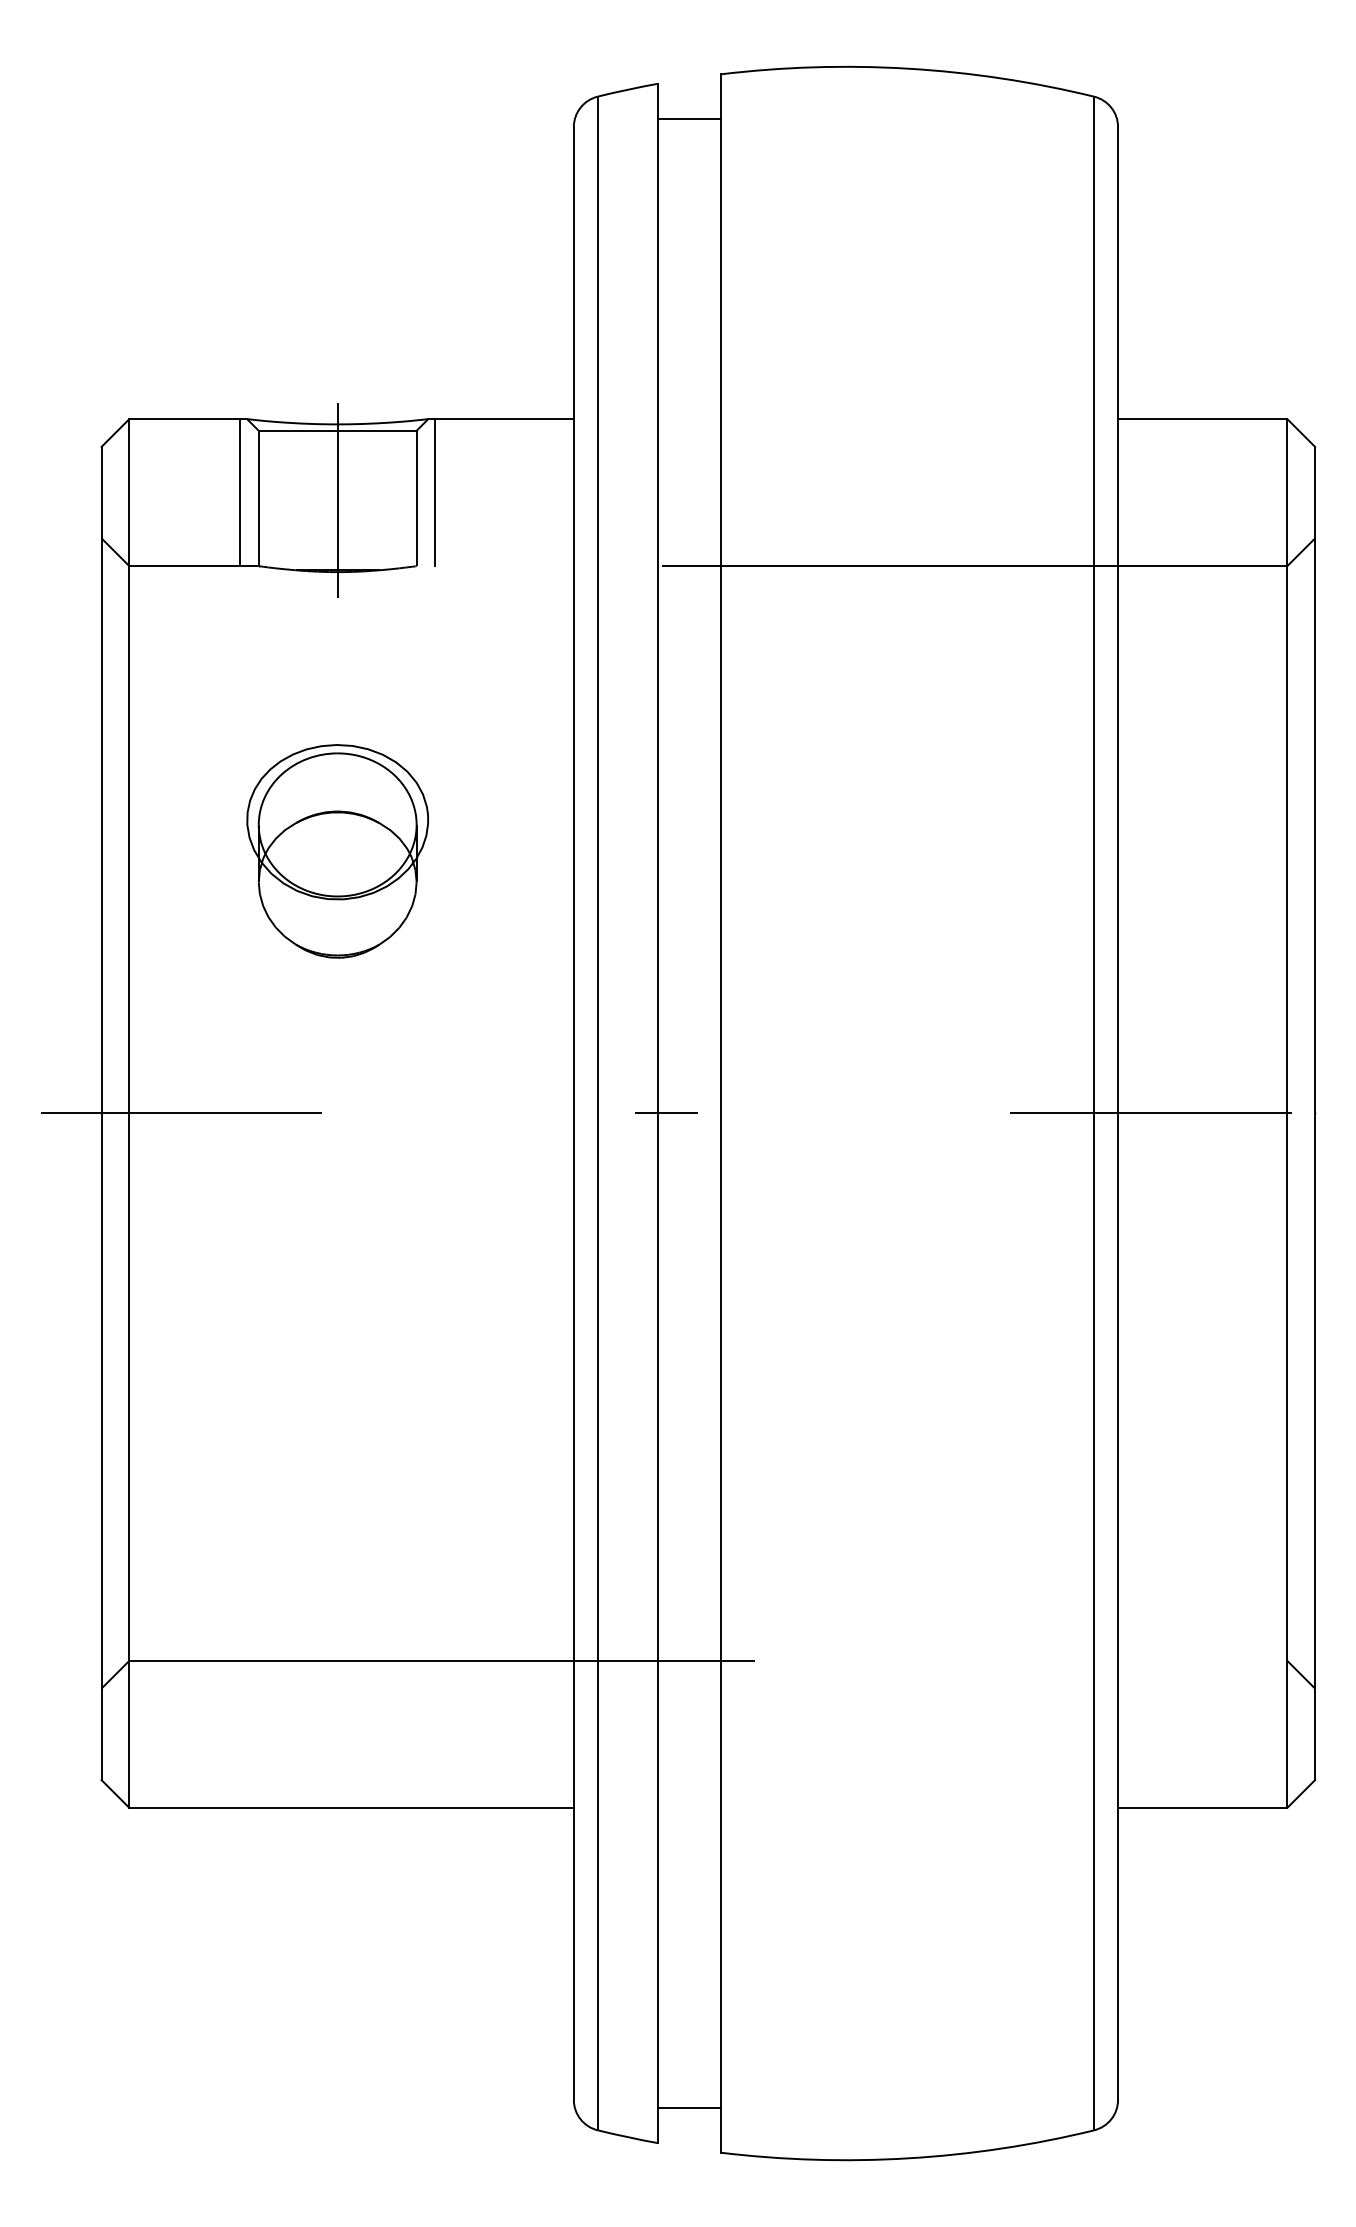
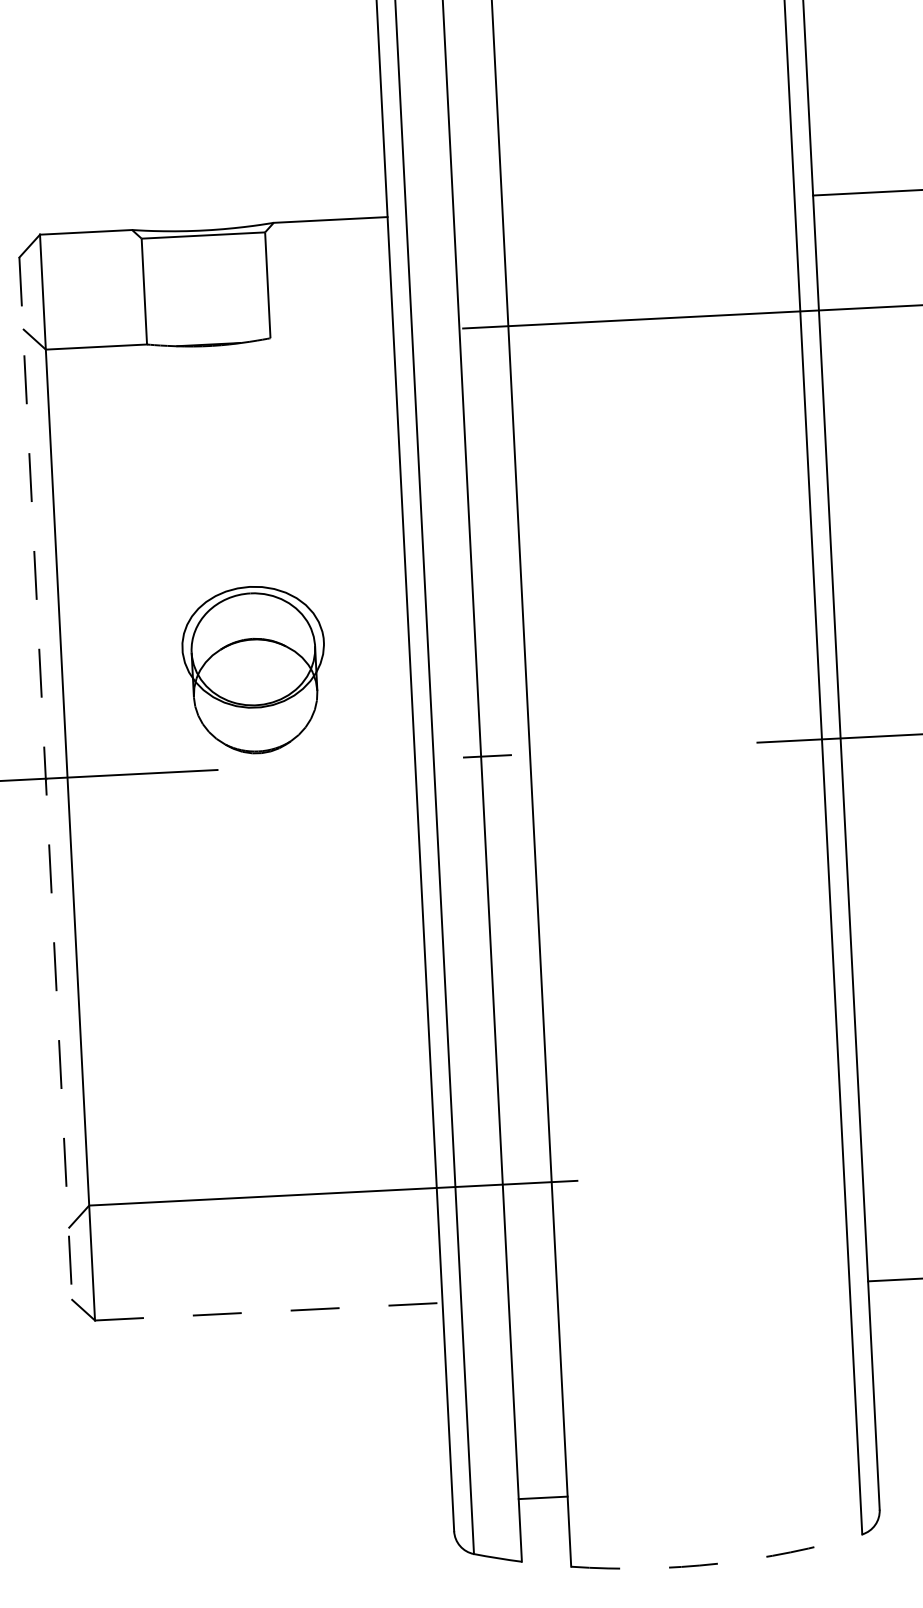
line: (239, 492) -> (129, 287), removed
line: (435, 492) -> (282, 279), removed
line: (337, 500) -> (206, 290), removed
part: (337, 851) -> (254, 670), moved
line: (101, 1113) -> (45, 778), solid -> dashed
line: (352, 1807) -> (269, 1311), solid -> dashed
line: (689, 2108) -> (543, 1498), moved
arc: (908, 2158) -> (718, 1563), solid -> dashed

